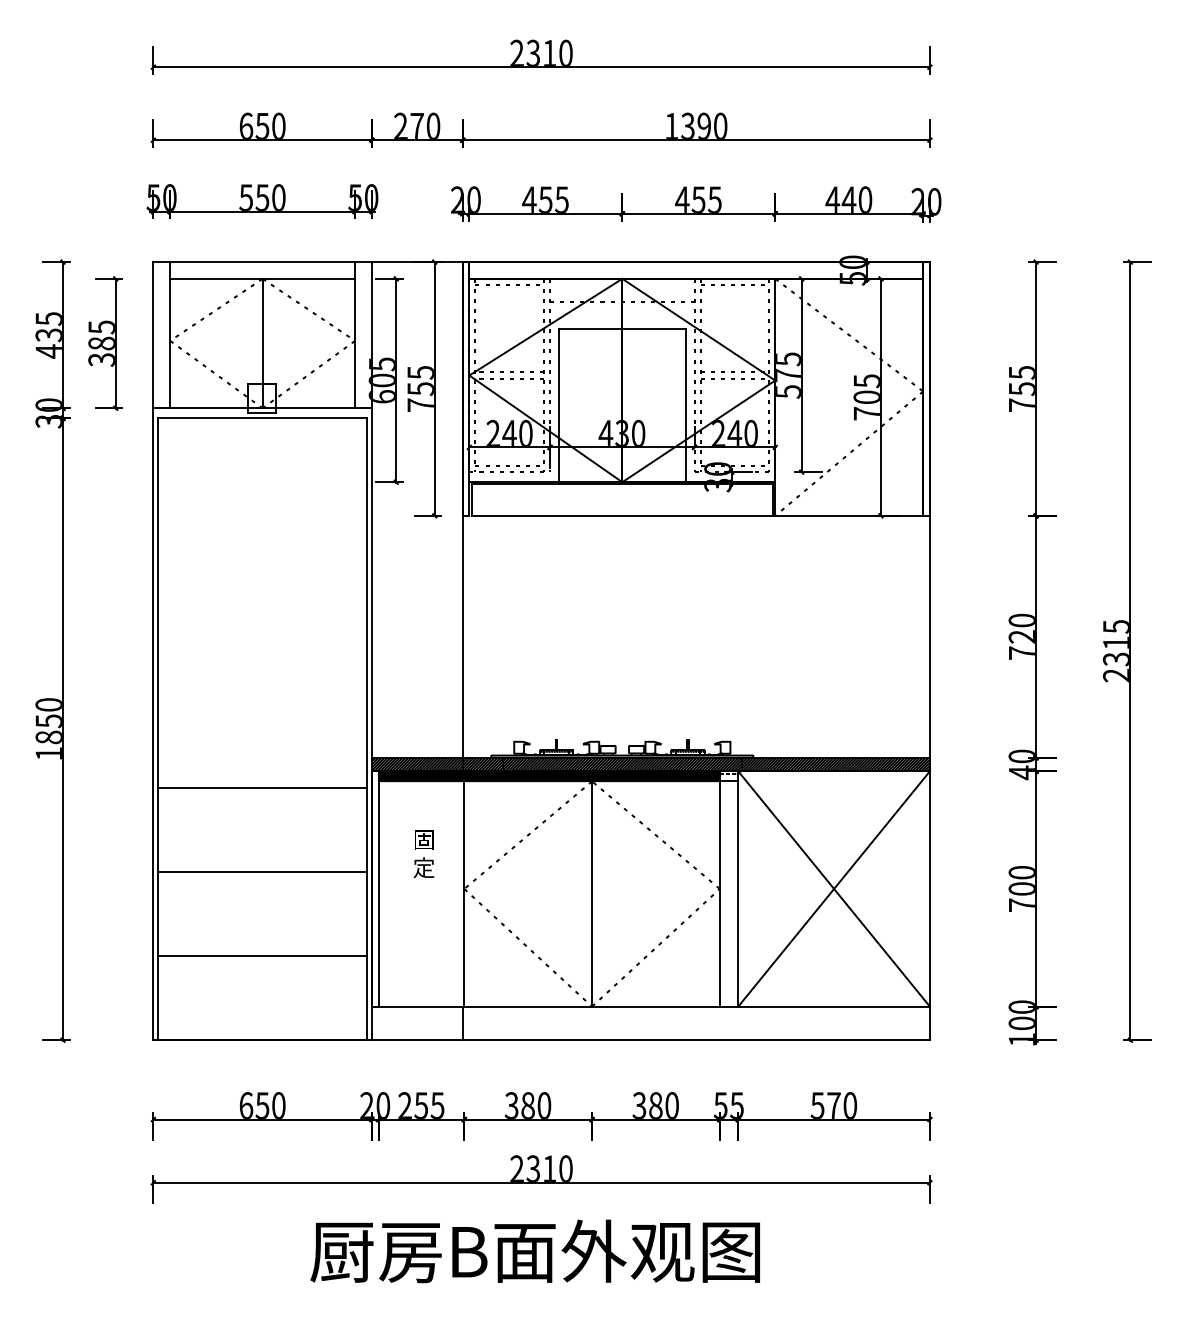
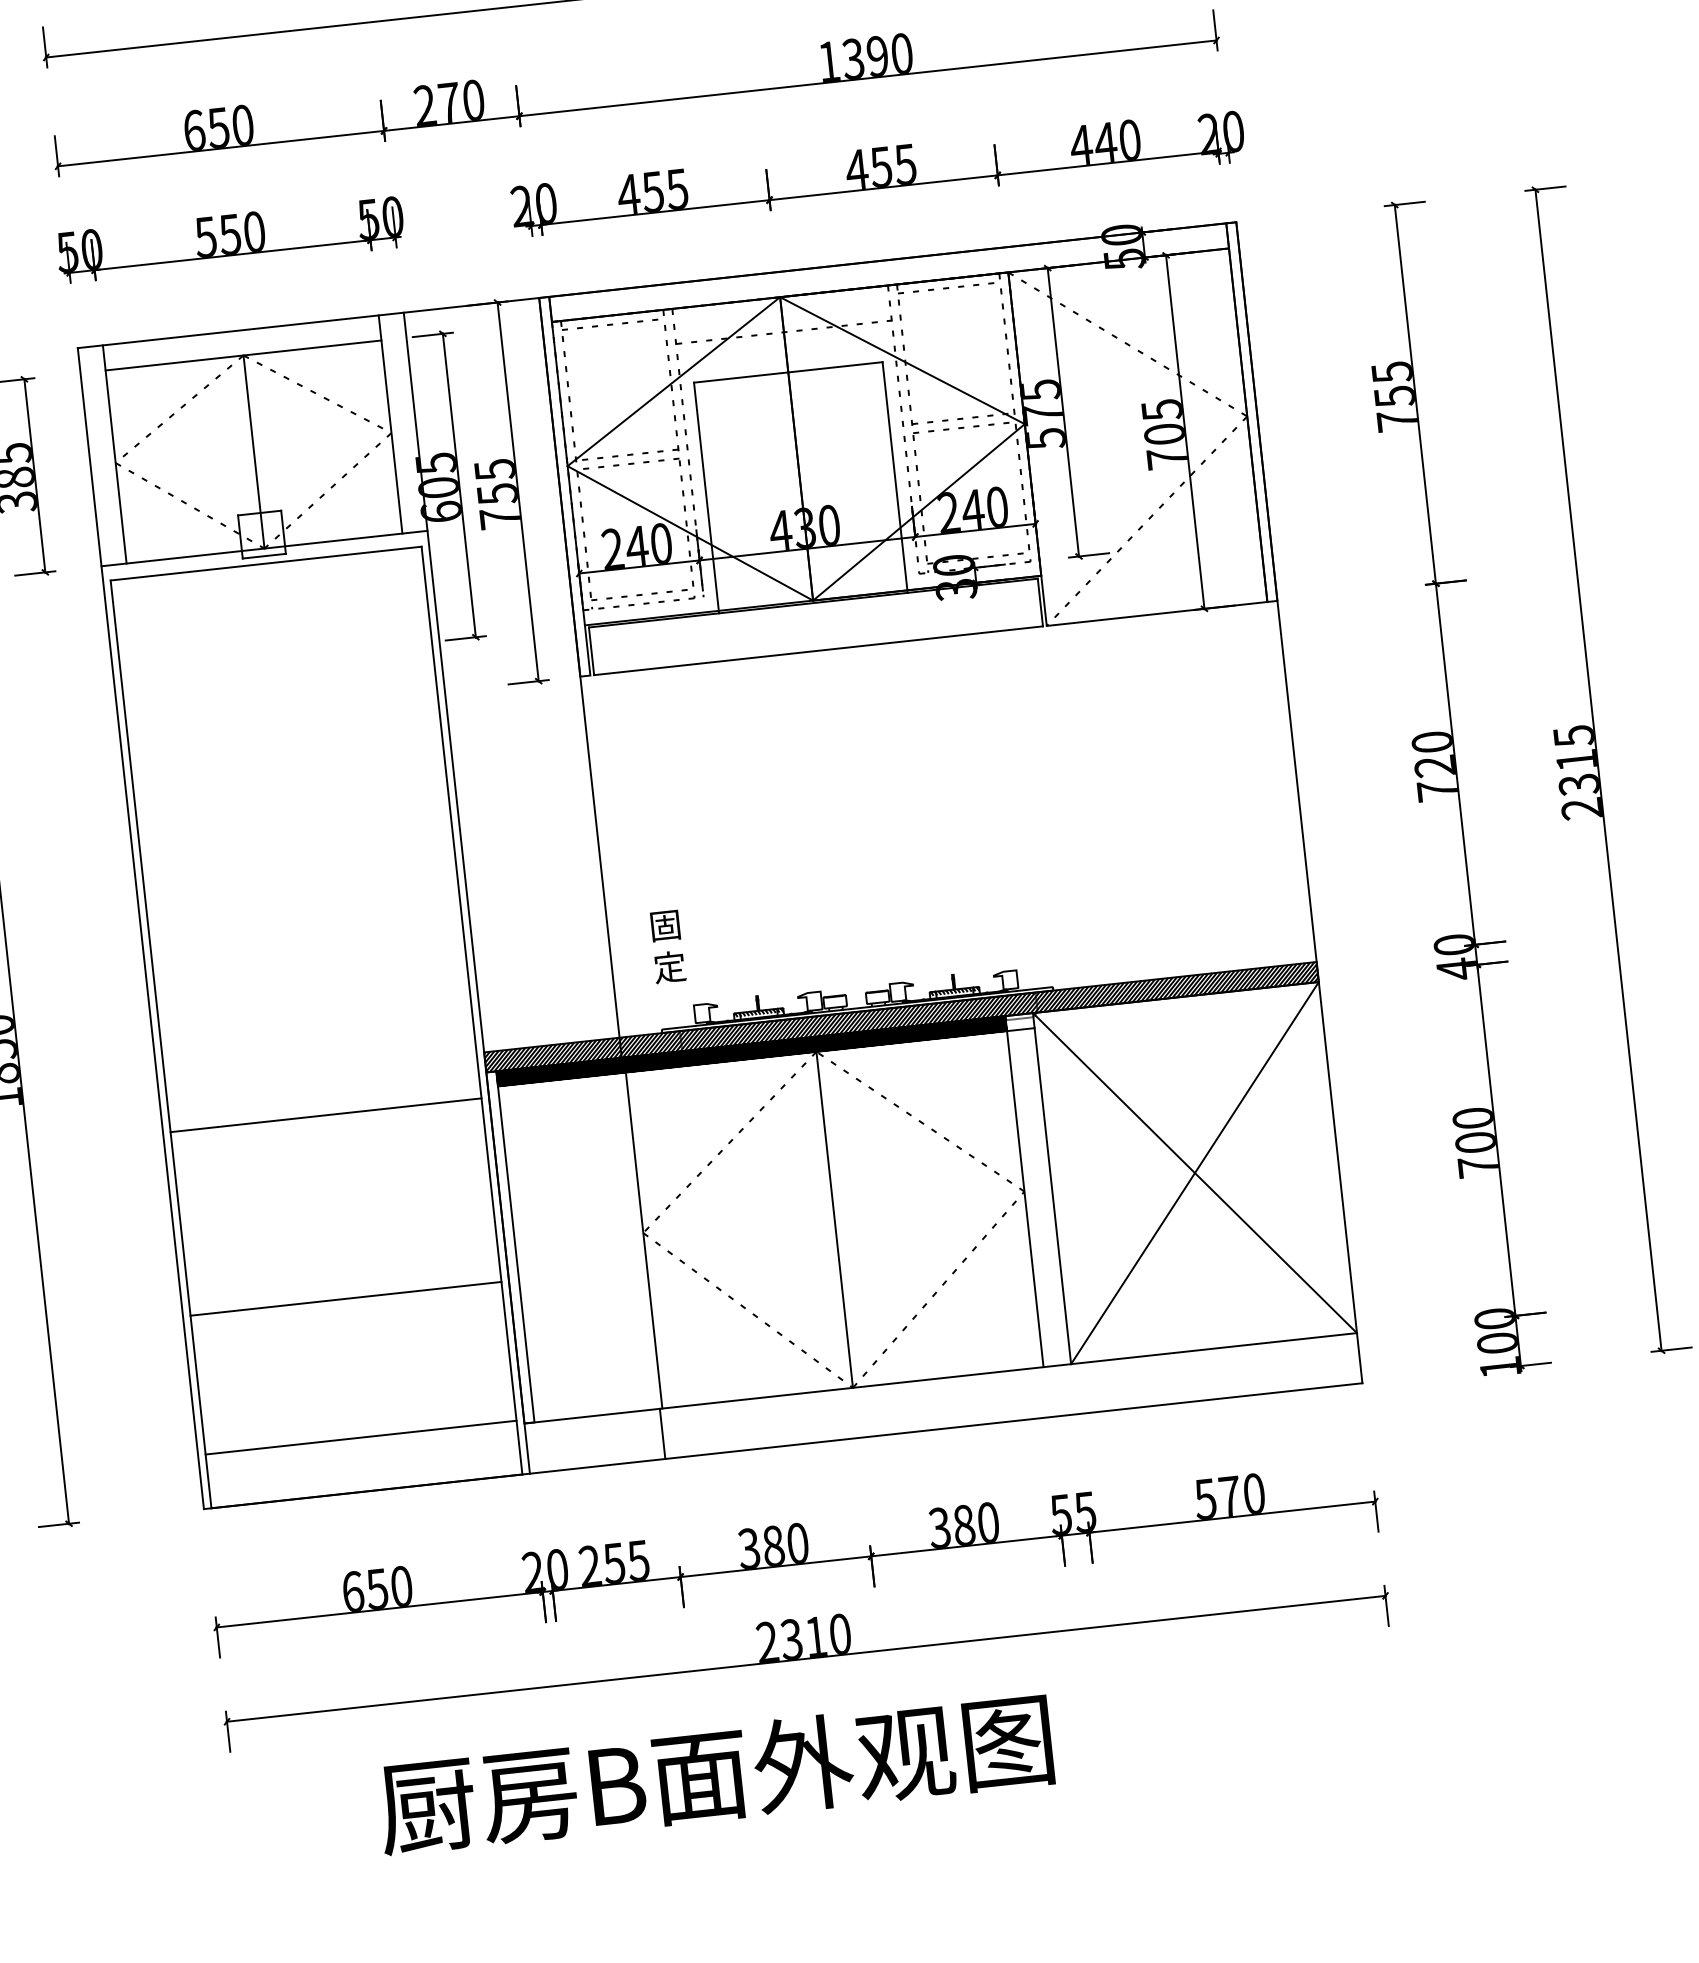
text: (423, 854) -> (666, 947), moved
line: (262, 872) -> (345, 1299), moved
line: (262, 956) -> (360, 1438), moved
text: (534, 1251) -> (714, 1774), moved

